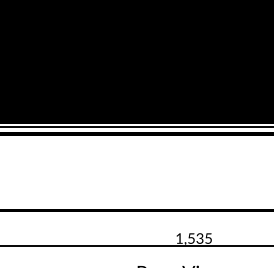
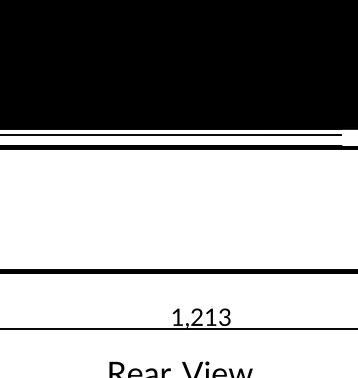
text: (199, 238) -> (210, 317), 1,535 -> 1,213

